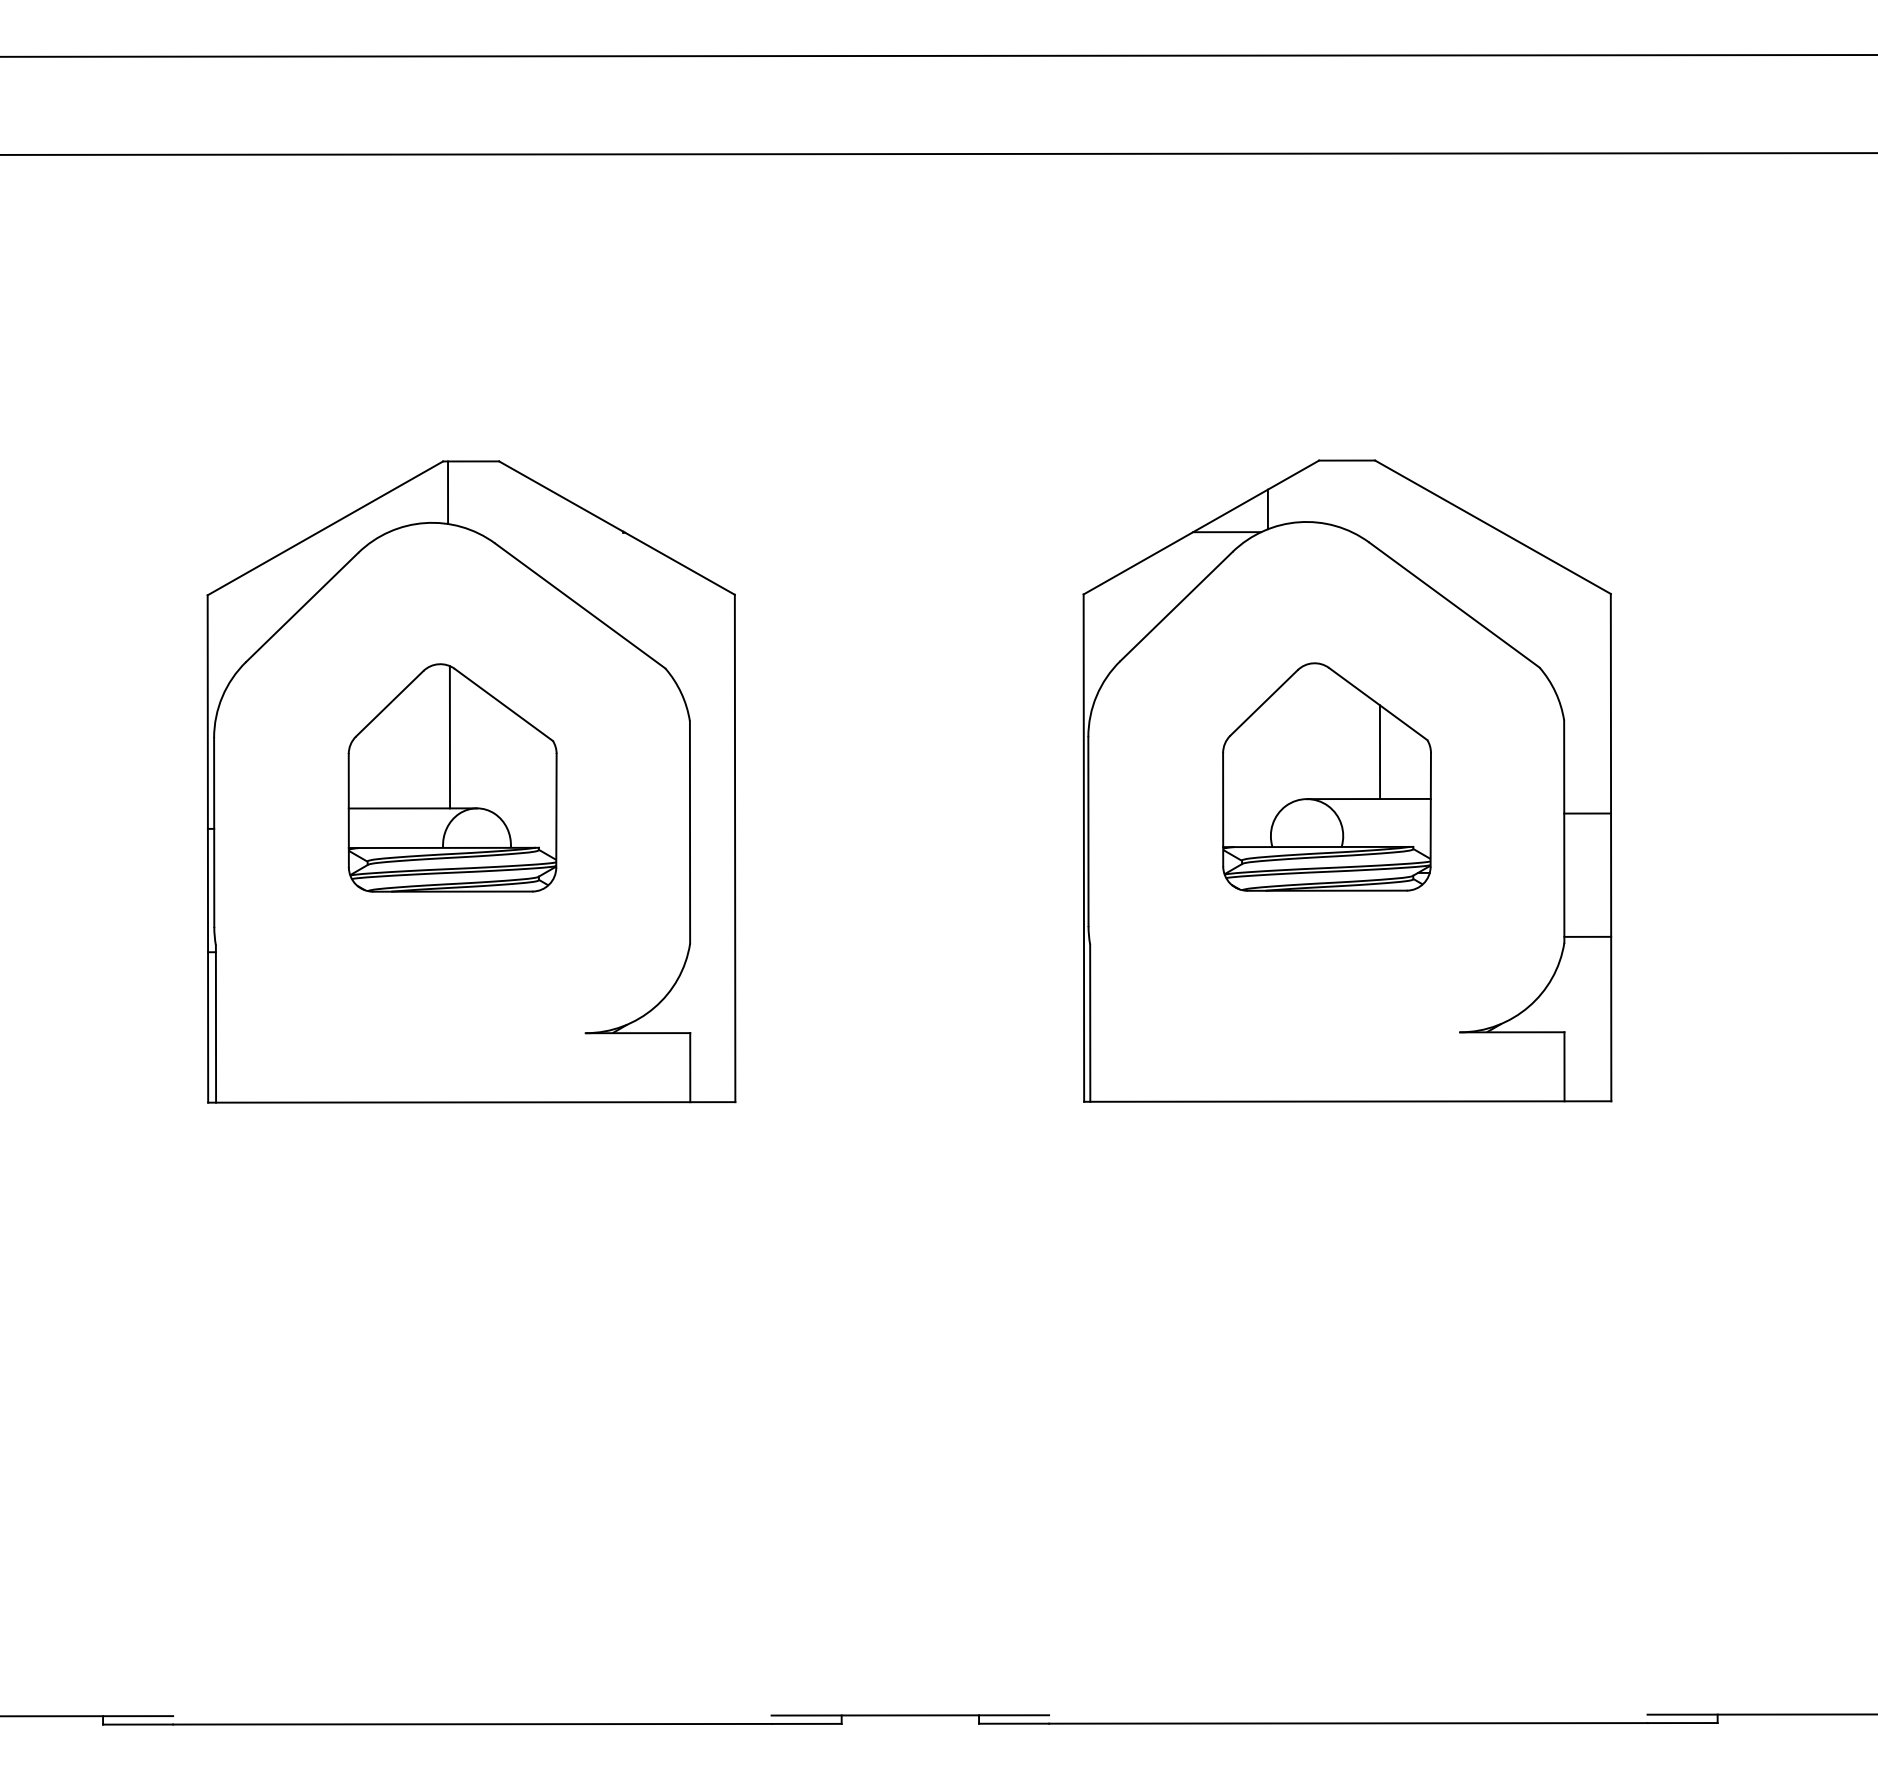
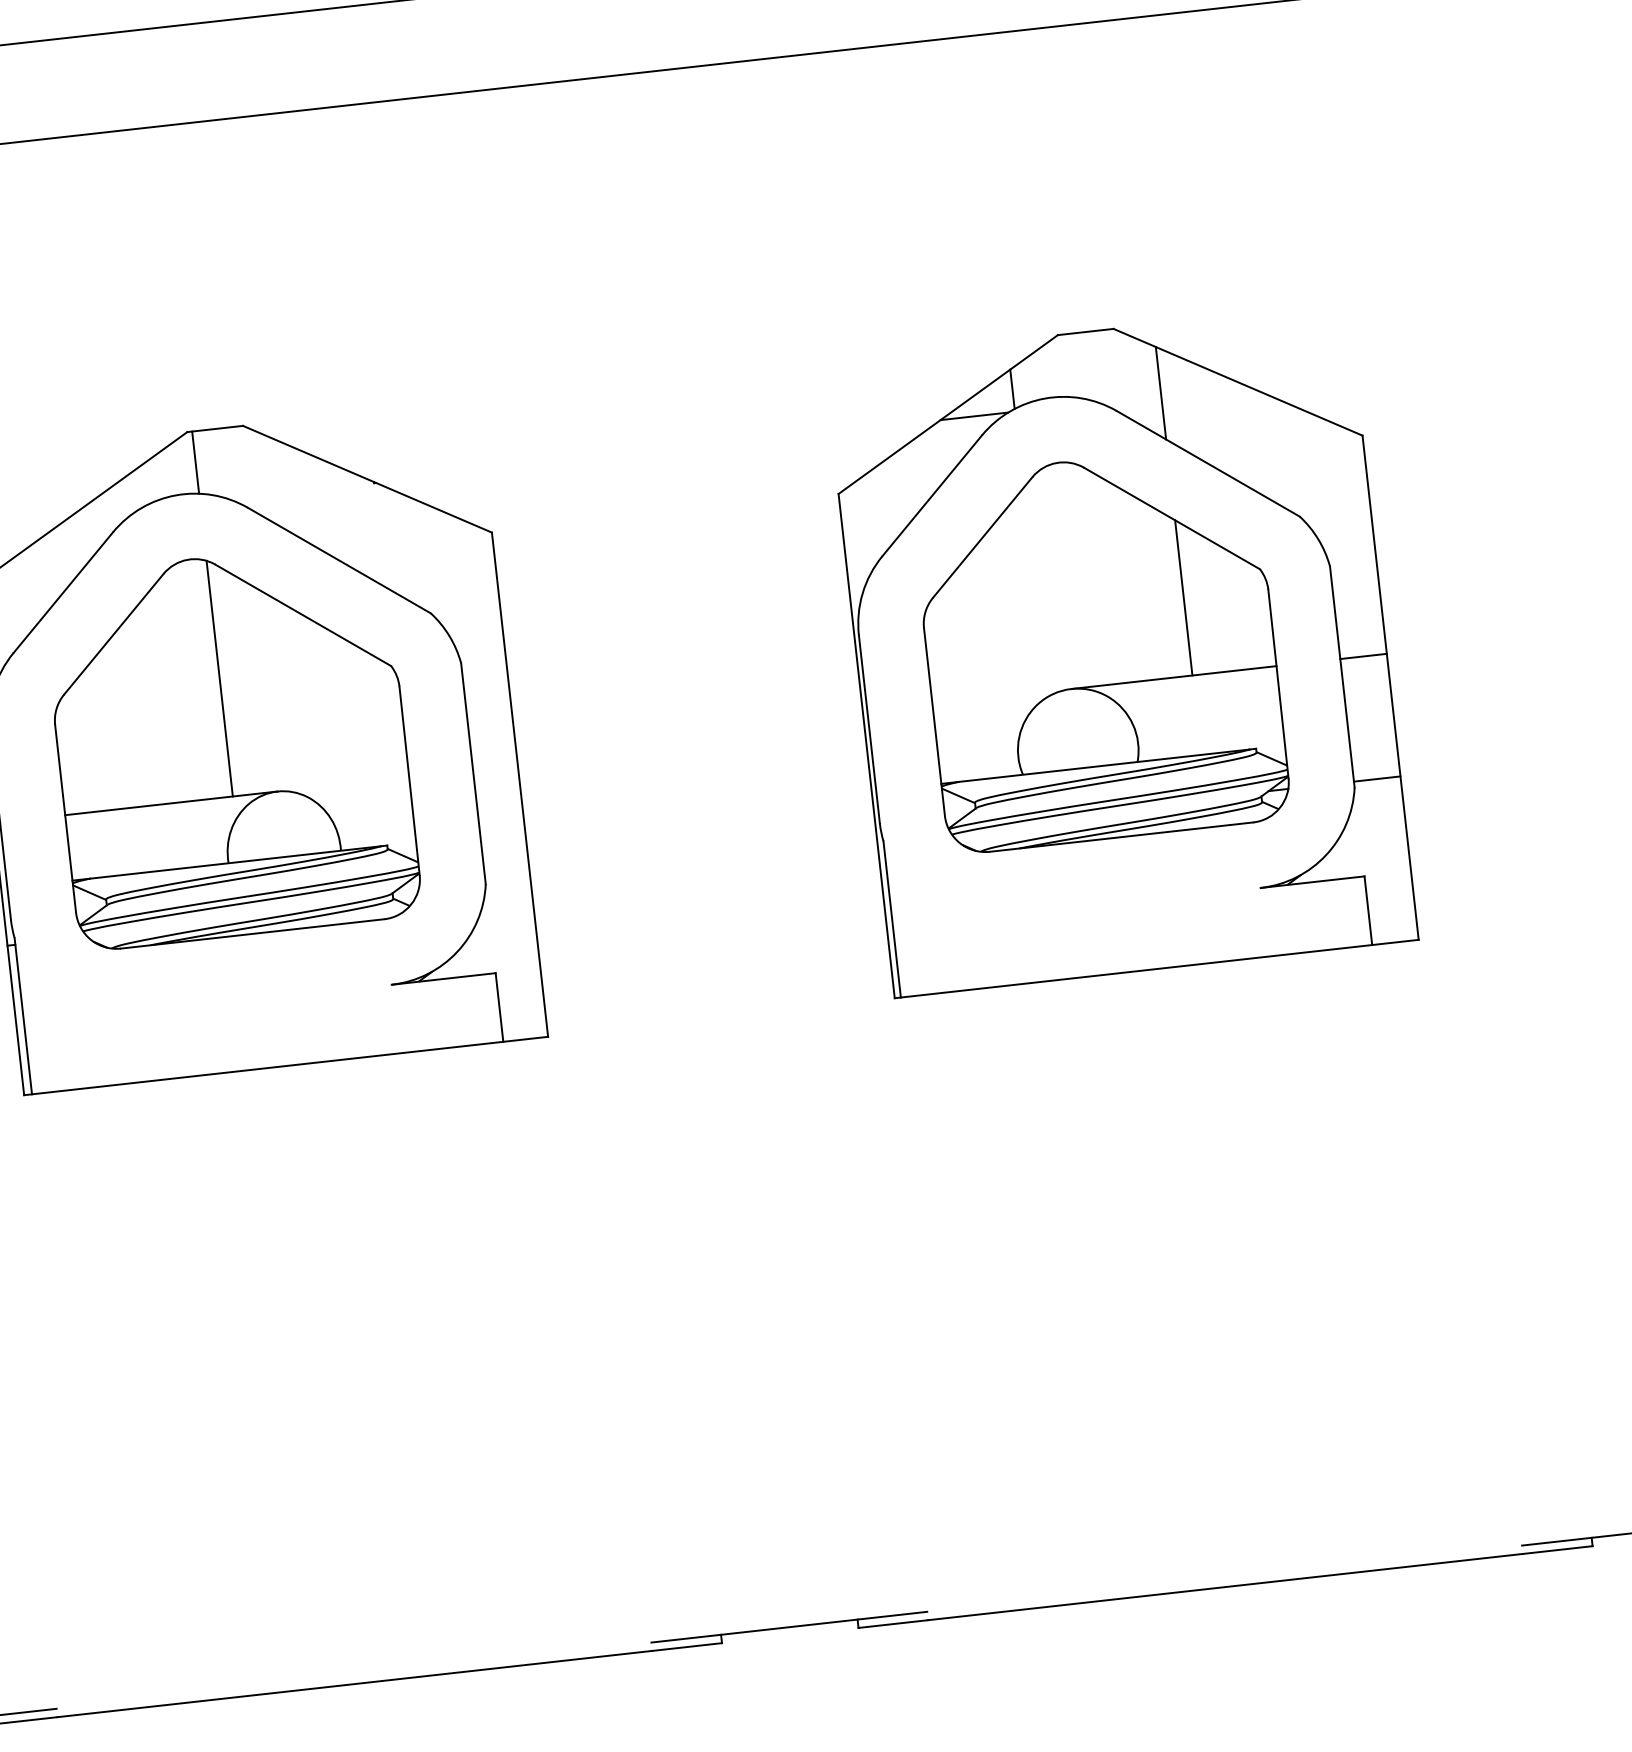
line: (1415, 529) -> (1161, 393), added
part: (1326, 776) -> (1099, 648), size x1.67
part: (452, 777) -> (231, 745), size x1.67

